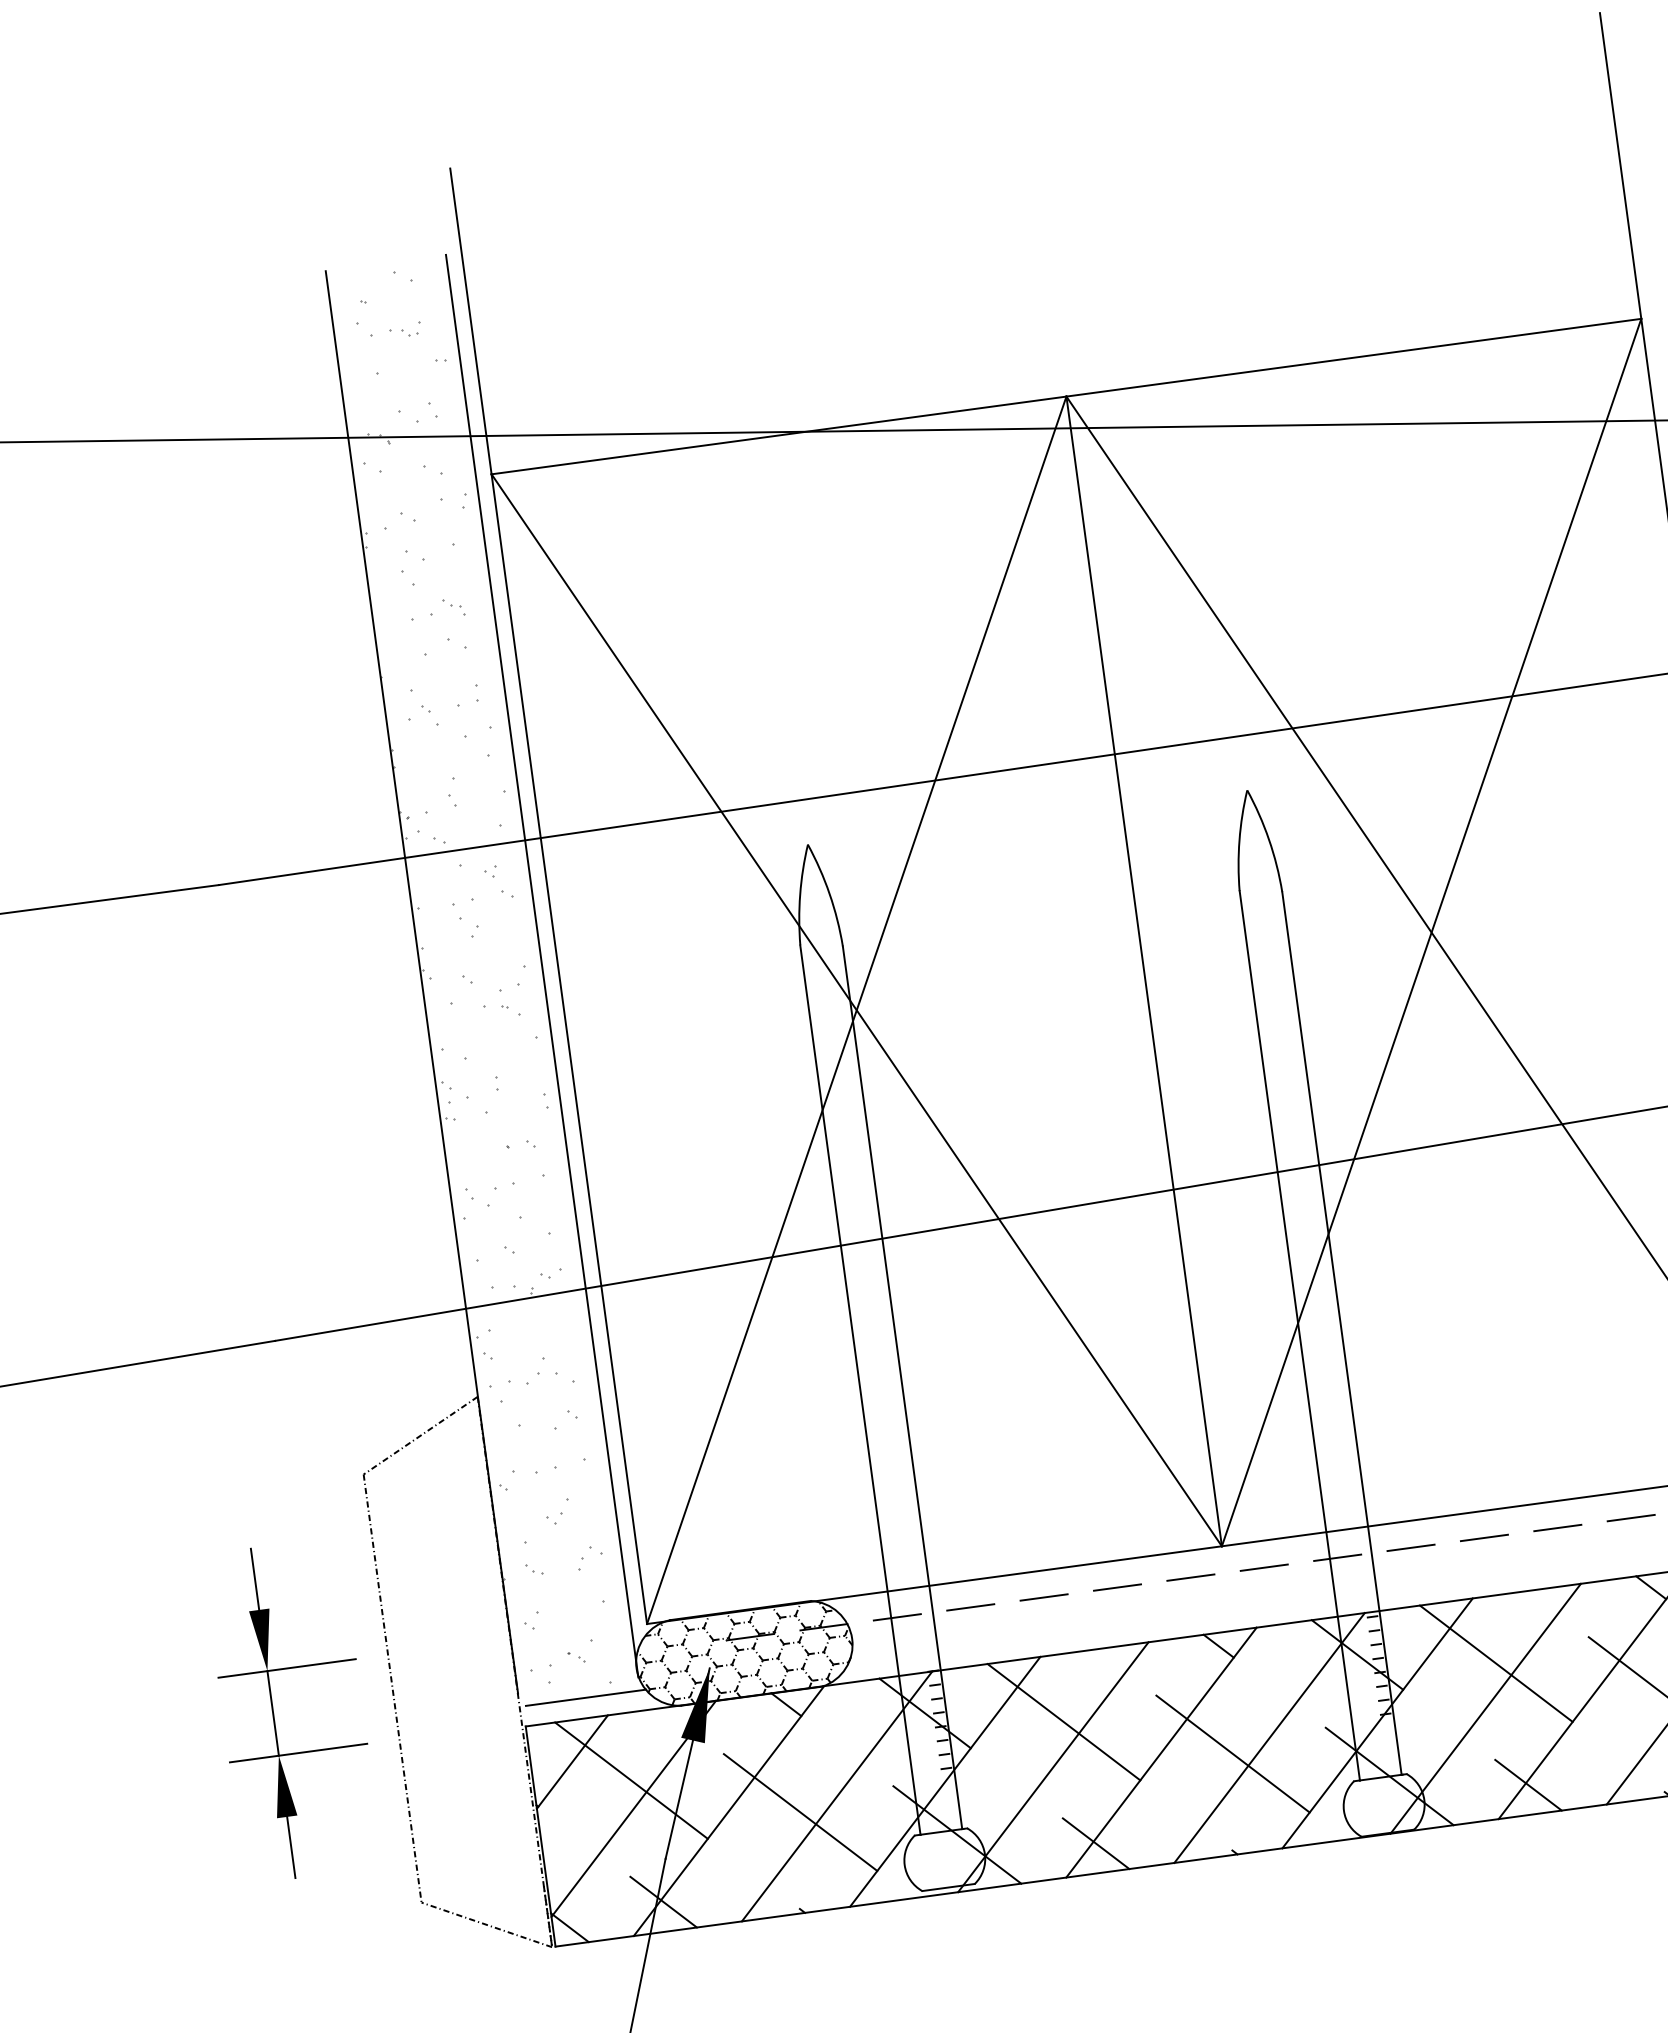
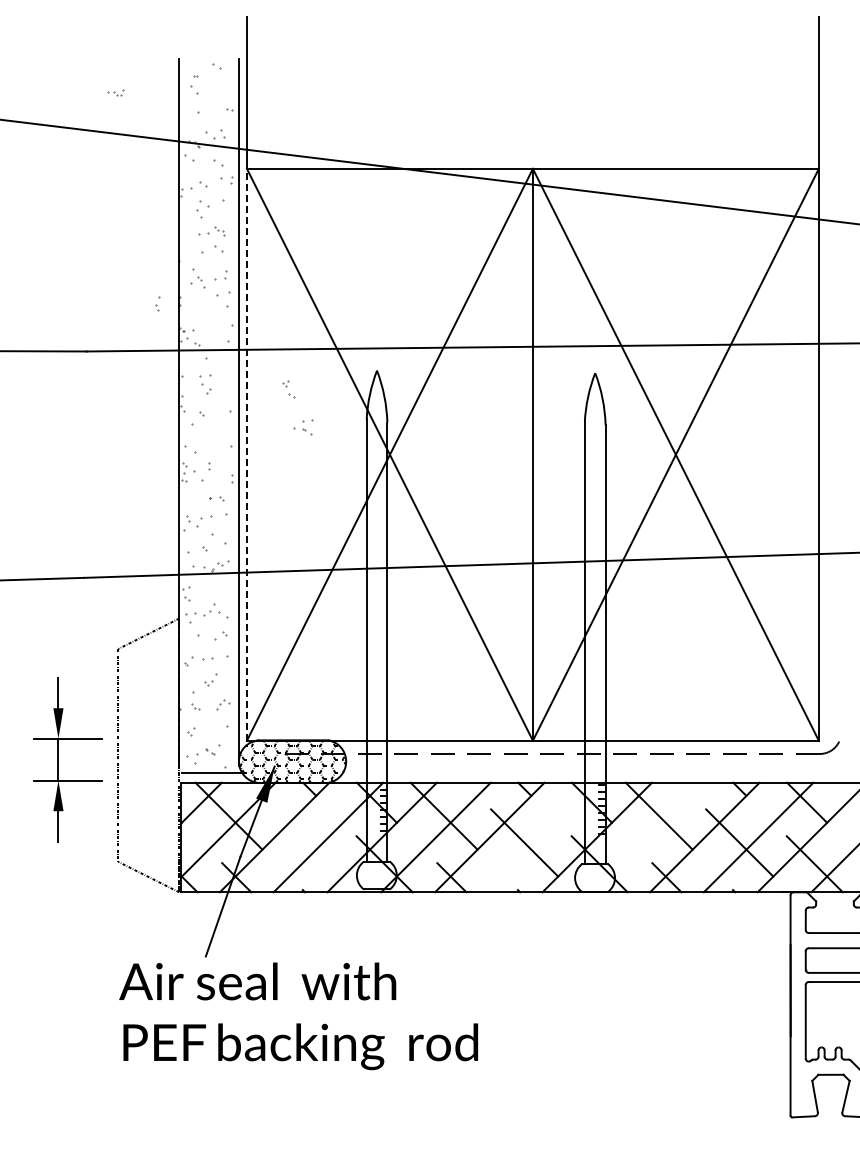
part: (405, 329) -> (115, 92), moved
part: (451, 792) -> (157, 303), moved
part: (498, 882) -> (288, 389), moved
part: (502, 1002) -> (303, 427), moved
line: (568, 1048) -> (246, 454), solid -> dashed
line: (1484, 1708) -> (650, 837), removed
line: (1269, 1737) -> (543, 837), removed
line: (800, 1811) -> (309, 842), removed

